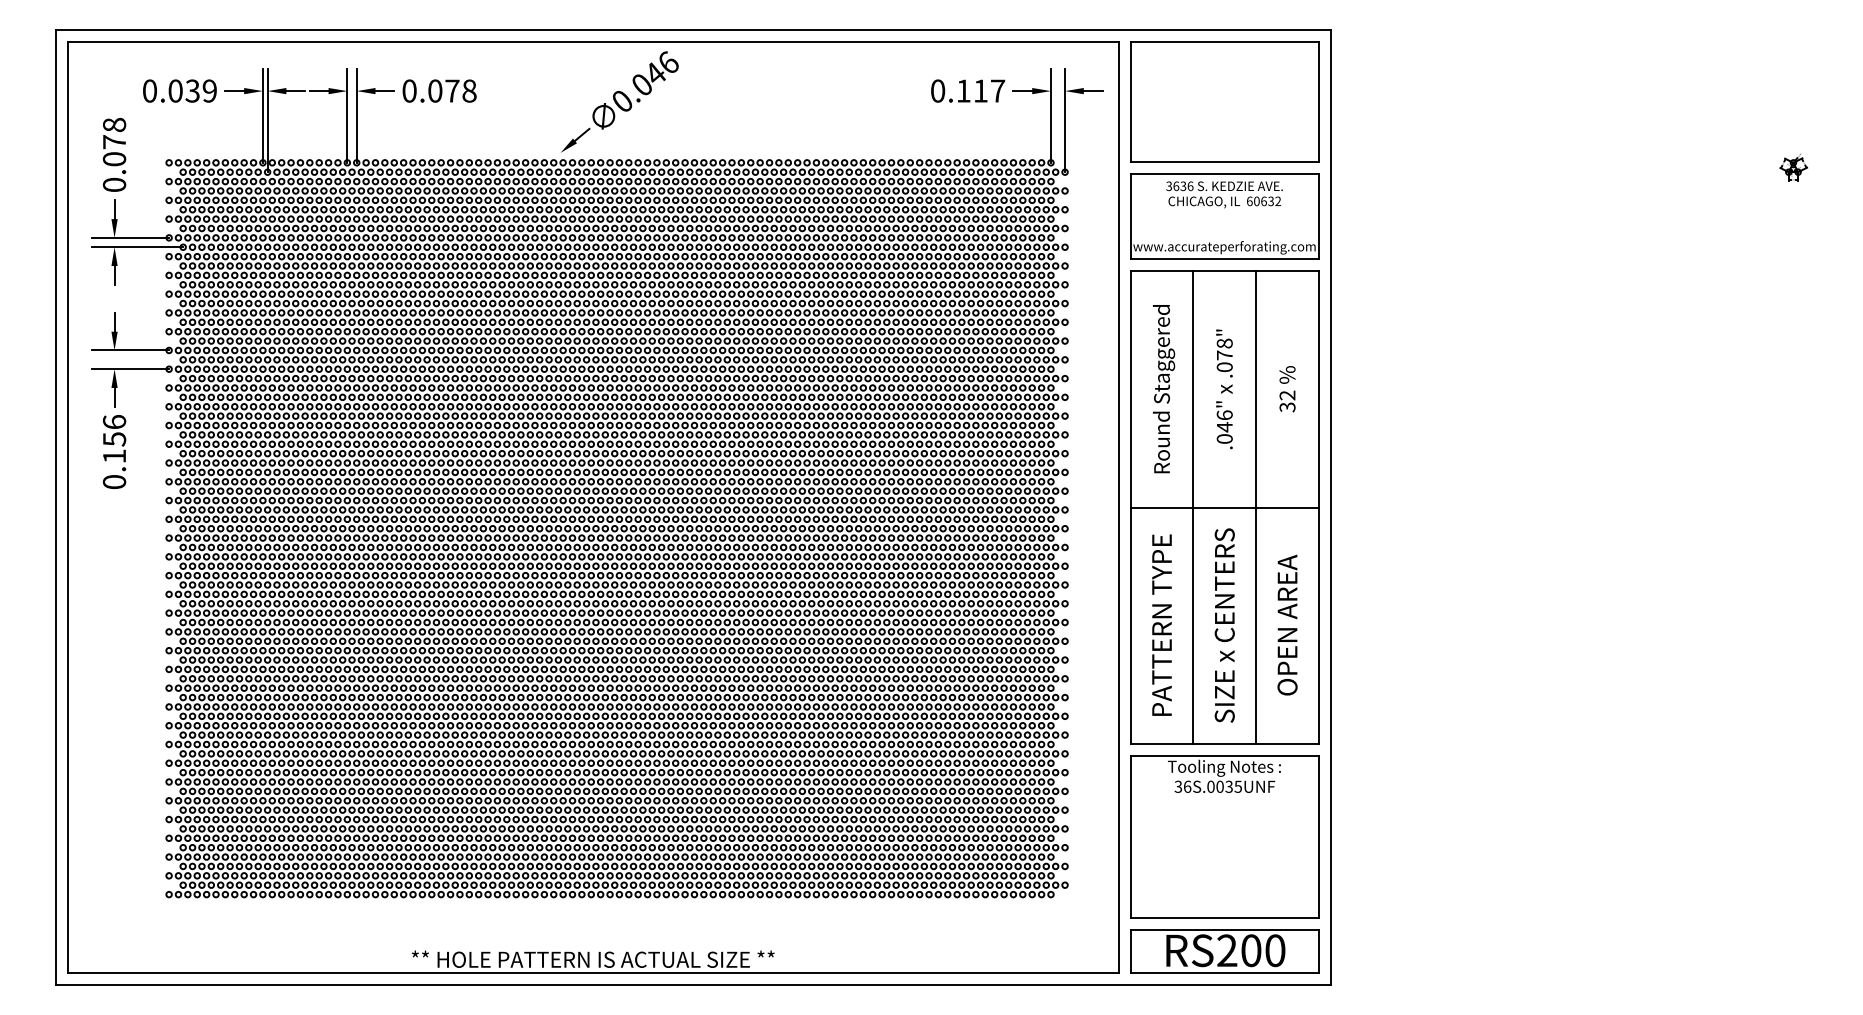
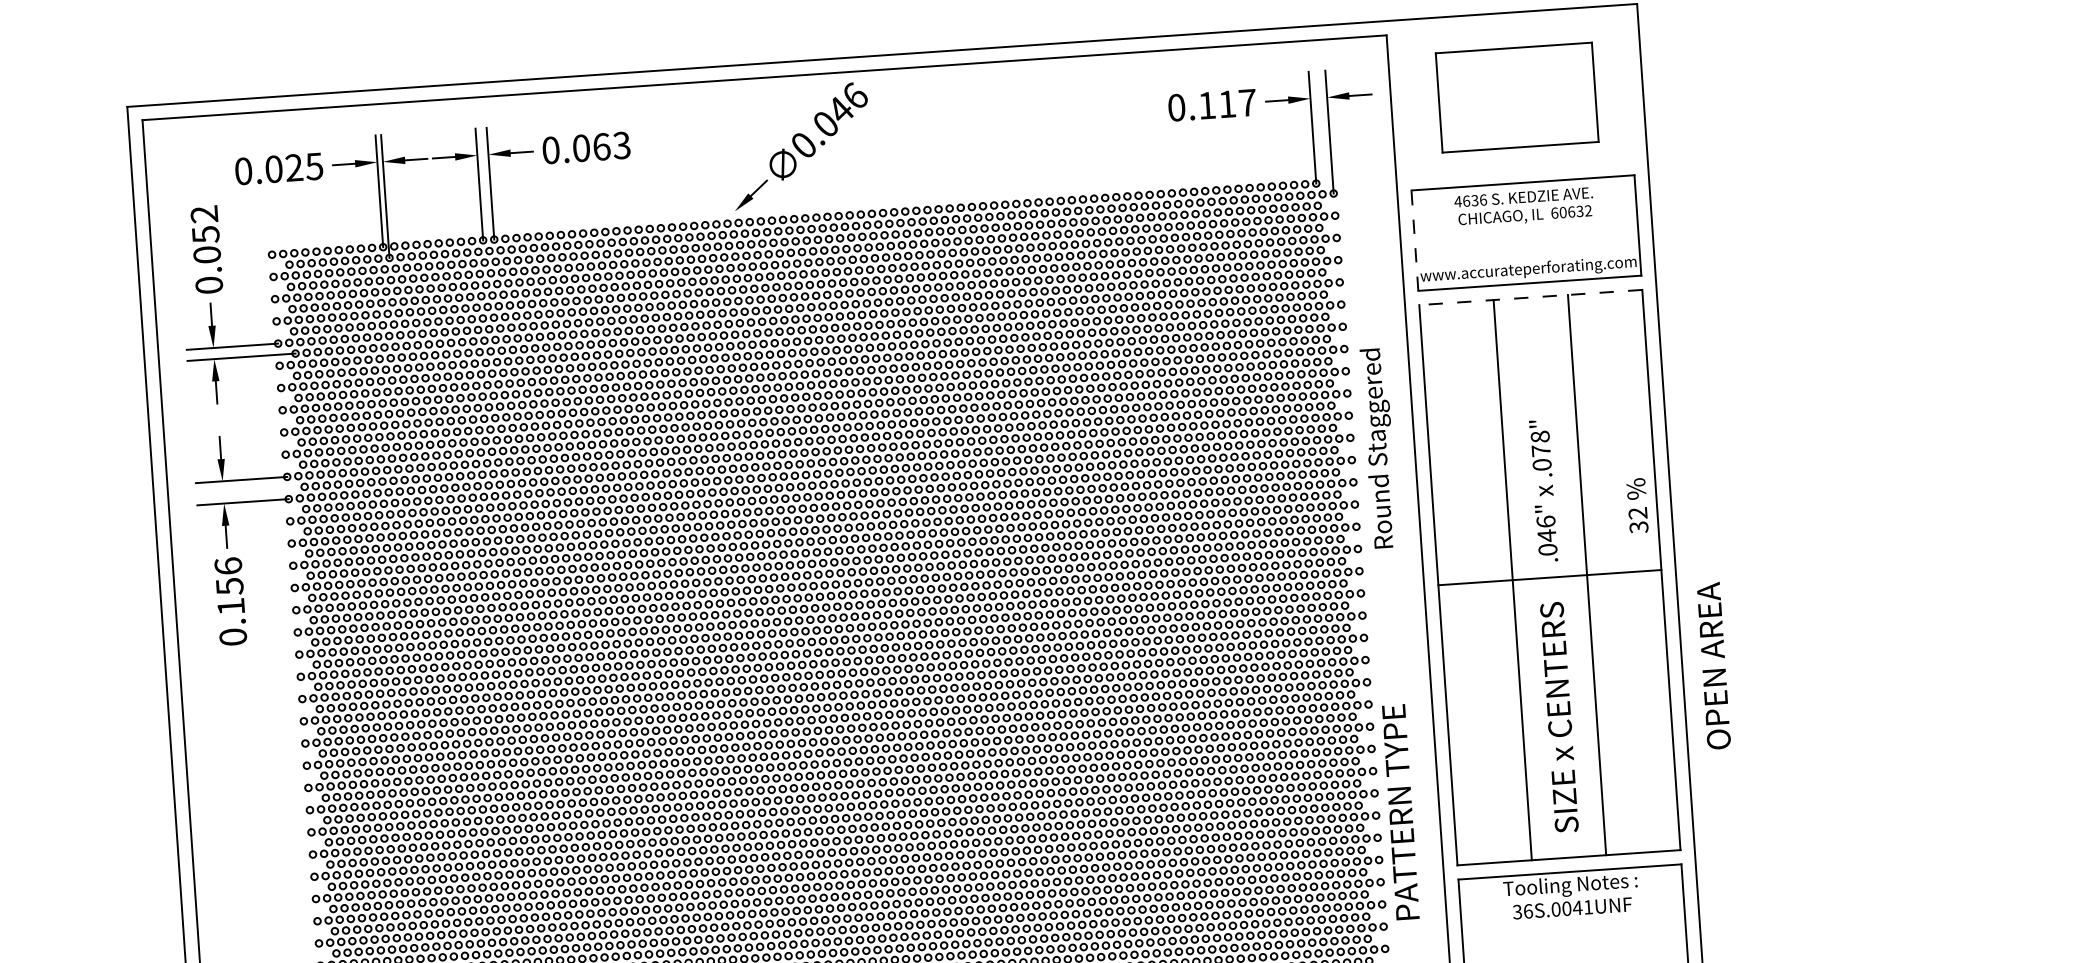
text: (200, 90) -> (303, 166), 0.039 -> 0.025
text: (460, 90) -> (611, 145), 0.078 -> 0.063
part: (1224, 101) -> (1516, 96), size x0.7
text: (114, 133) -> (205, 224), 0.078 -> 0.052
text: (1169, 186) -> (1458, 202), 3636 -> 4636
line: (1130, 216) -> (1414, 240), solid -> dashed
line: (1224, 270) -> (1530, 297), solid -> dashed
text: (1163, 389) -> (1378, 448), moved
text: (1224, 389) -> (1543, 491), moved
text: (1287, 389) -> (1637, 506), moved
text: (1161, 624) -> (1400, 811), moved
text: (1287, 624) -> (1713, 665), moved
text: (1233, 786) -> (1582, 907), 36S.0035UNF -> 36S.0041UNF

